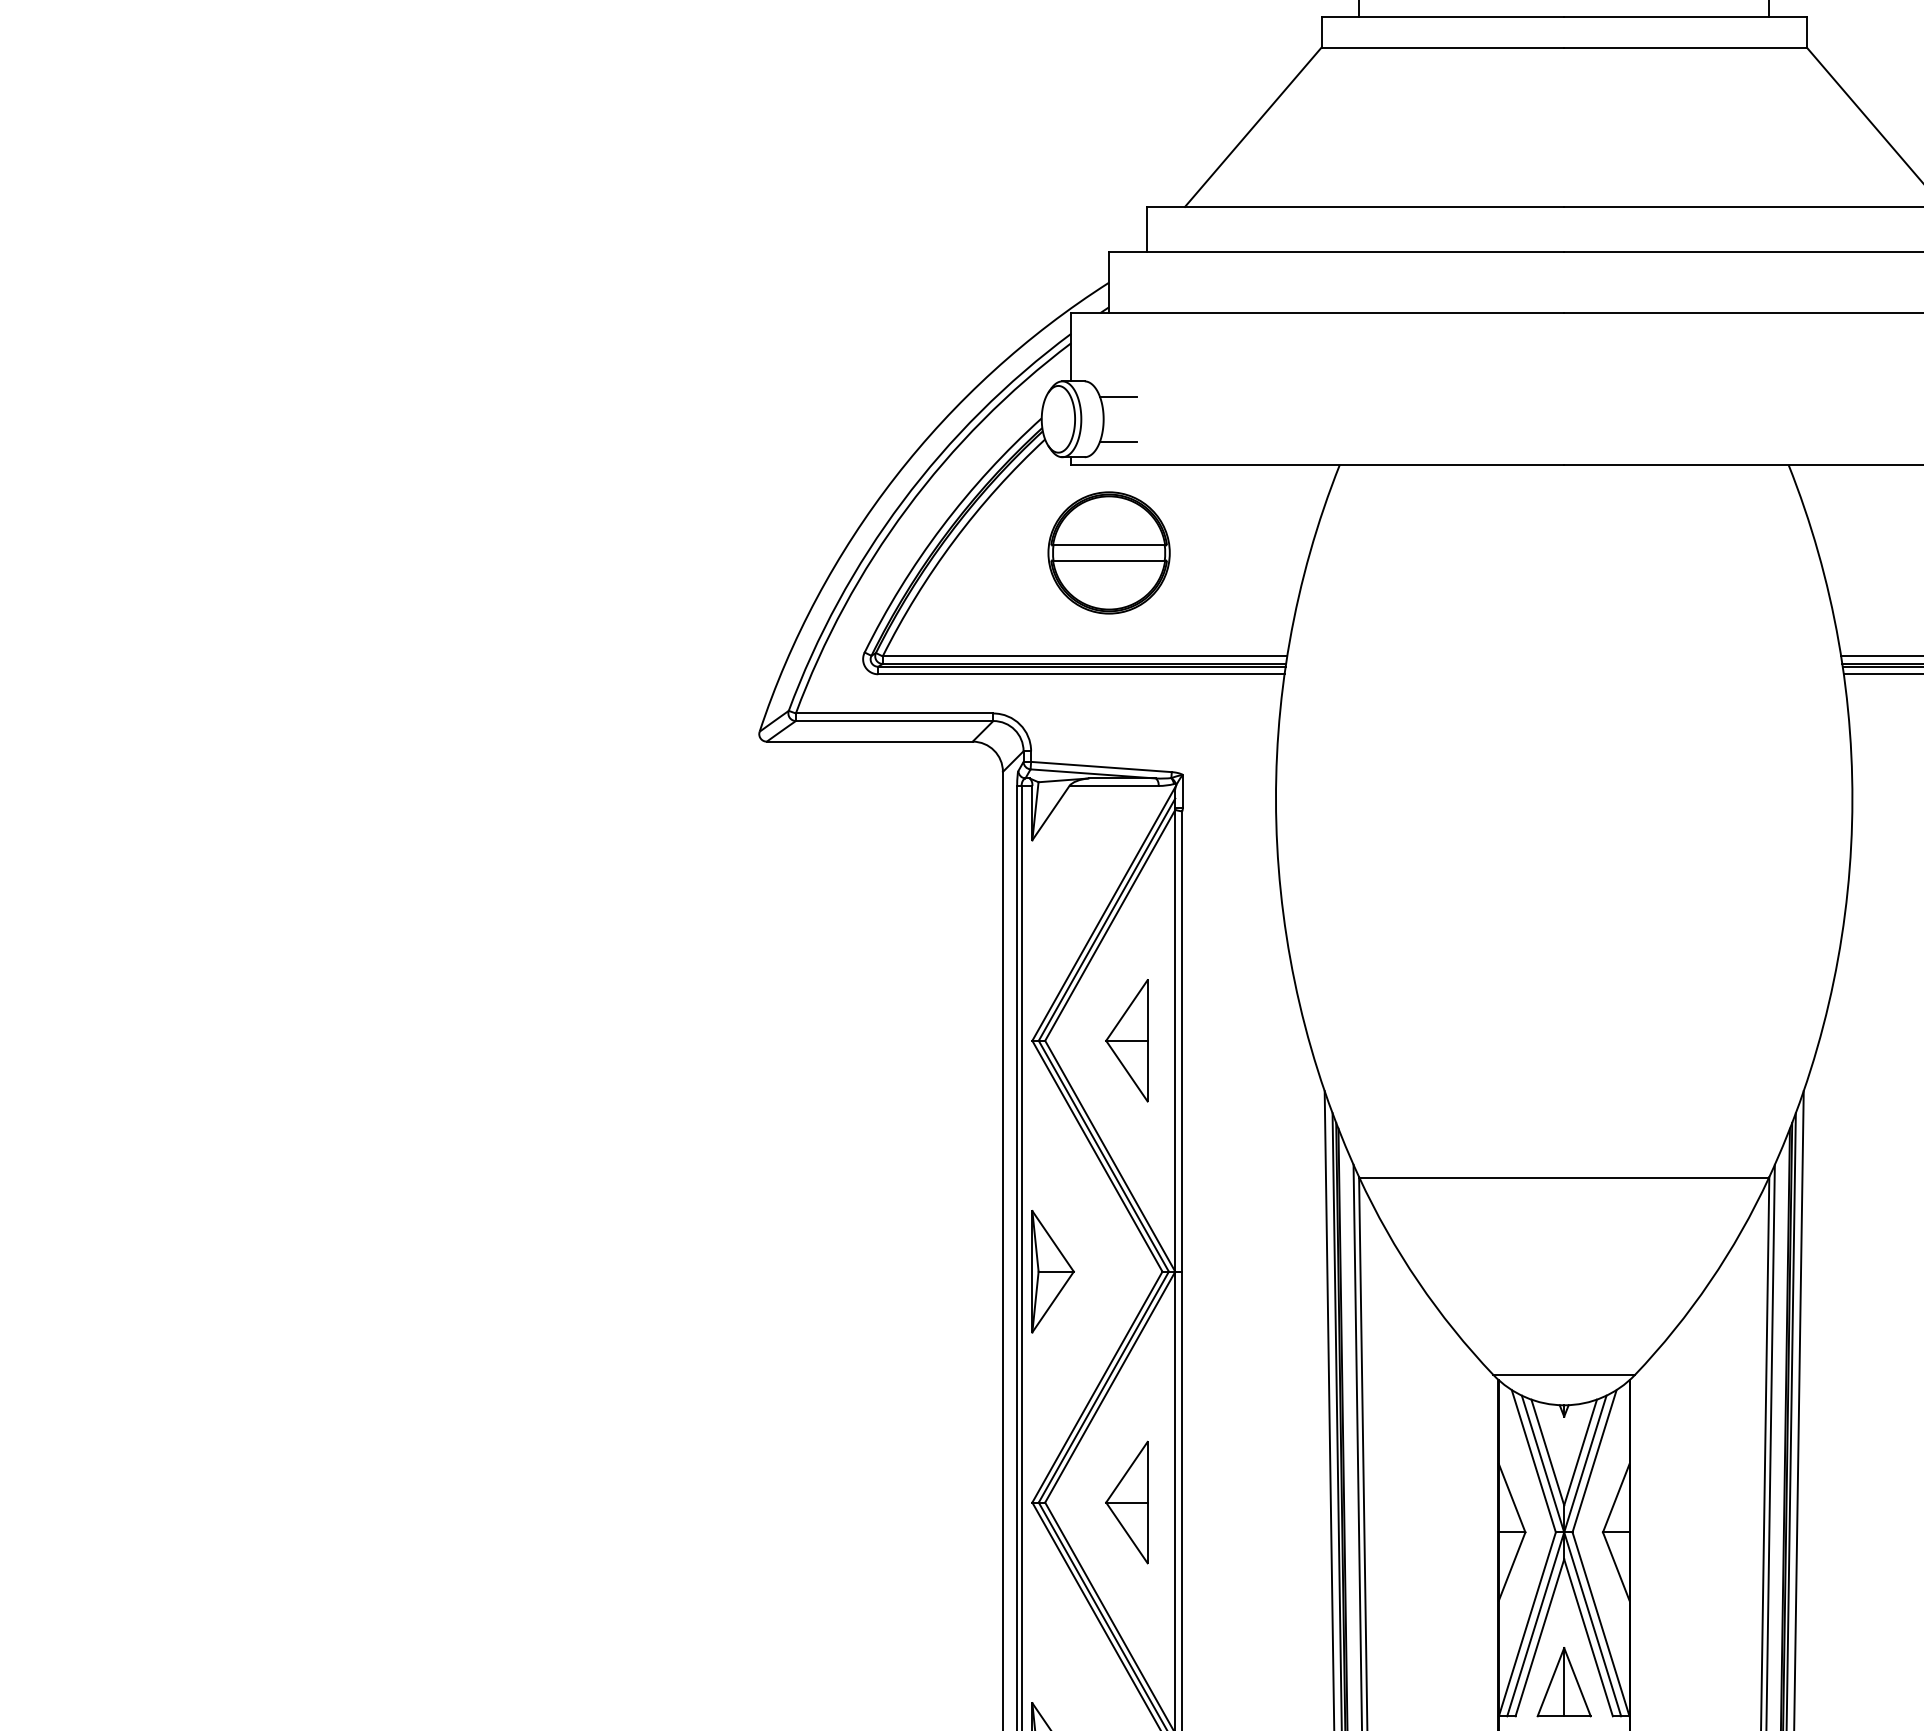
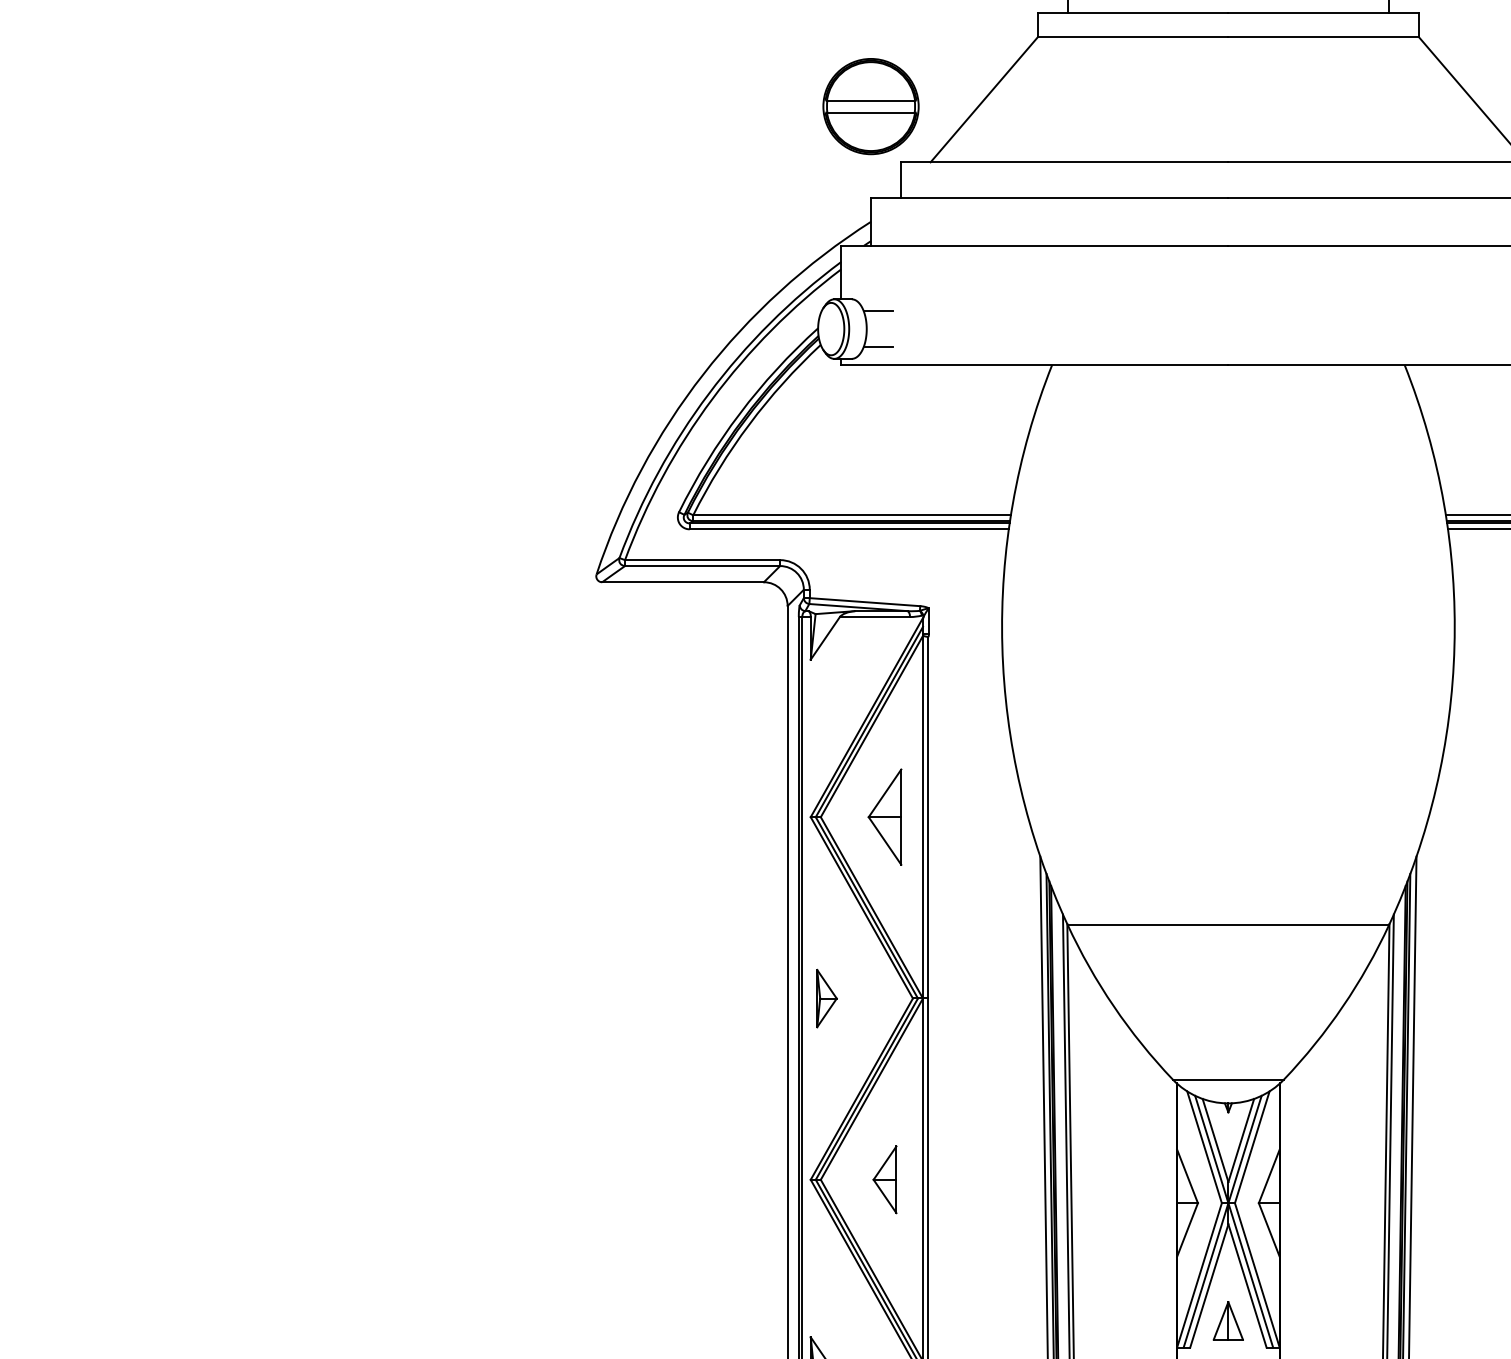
part: (1108, 552) -> (870, 106), moved
part: (1052, 1271) -> (826, 998), size x0.6
part: (1126, 1502) -> (884, 1179), size x0.7
part: (1563, 1682) -> (1227, 1321), size x0.7

